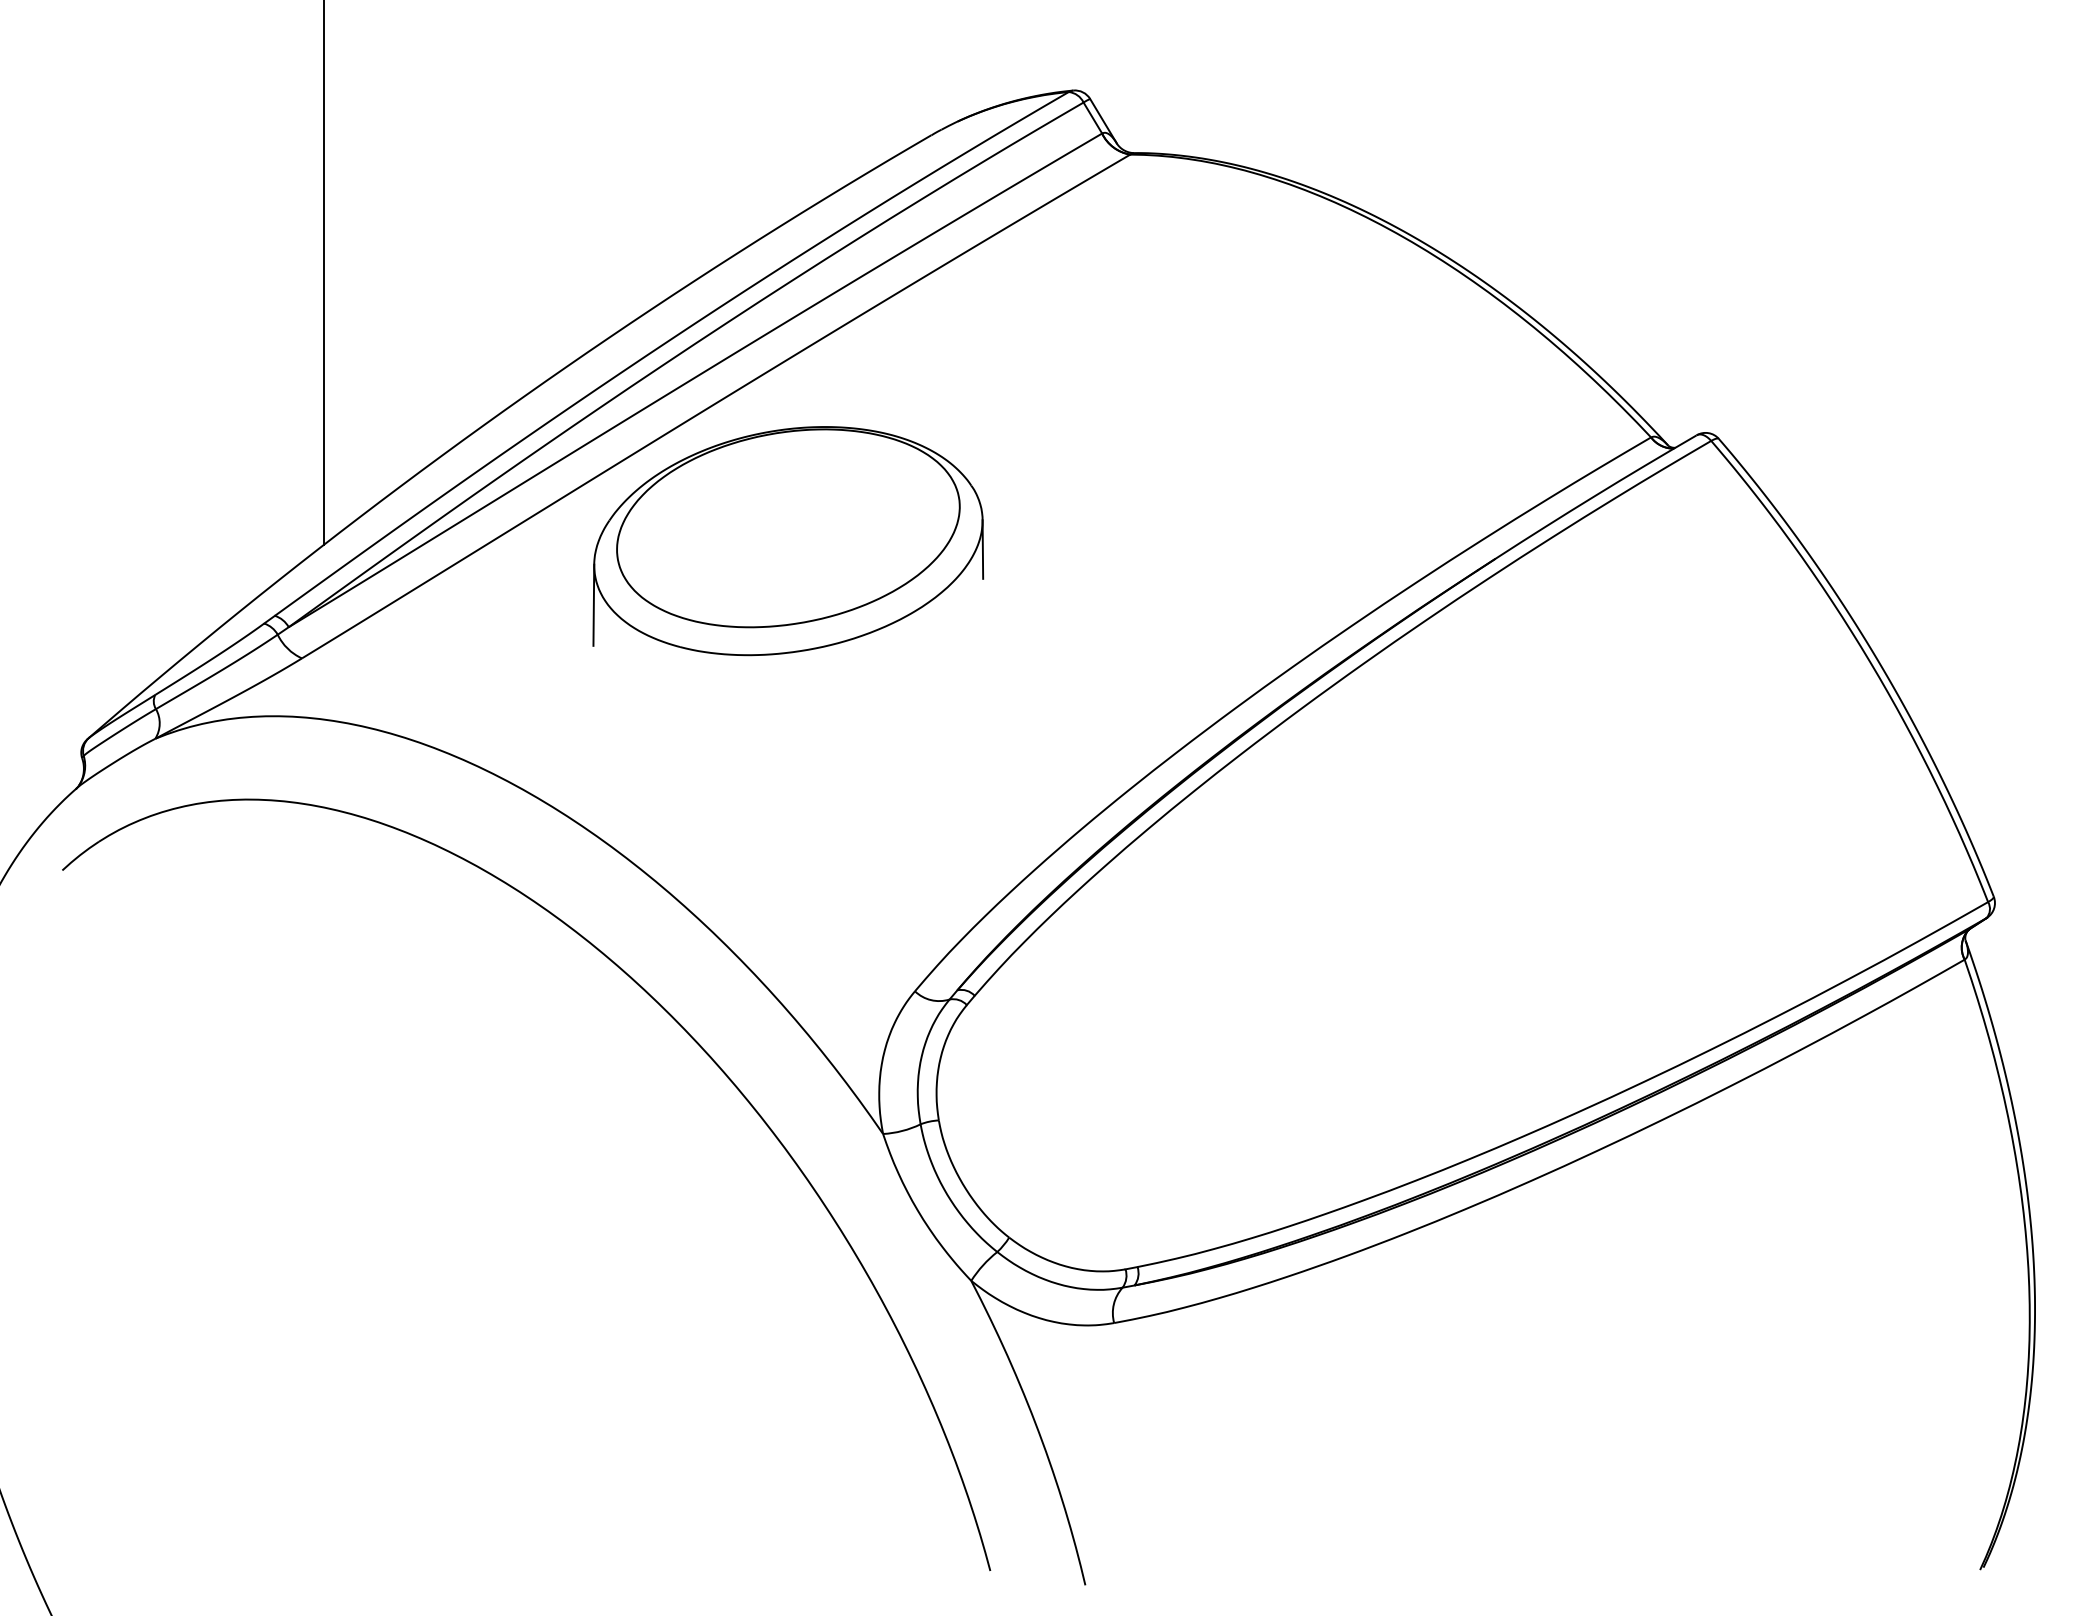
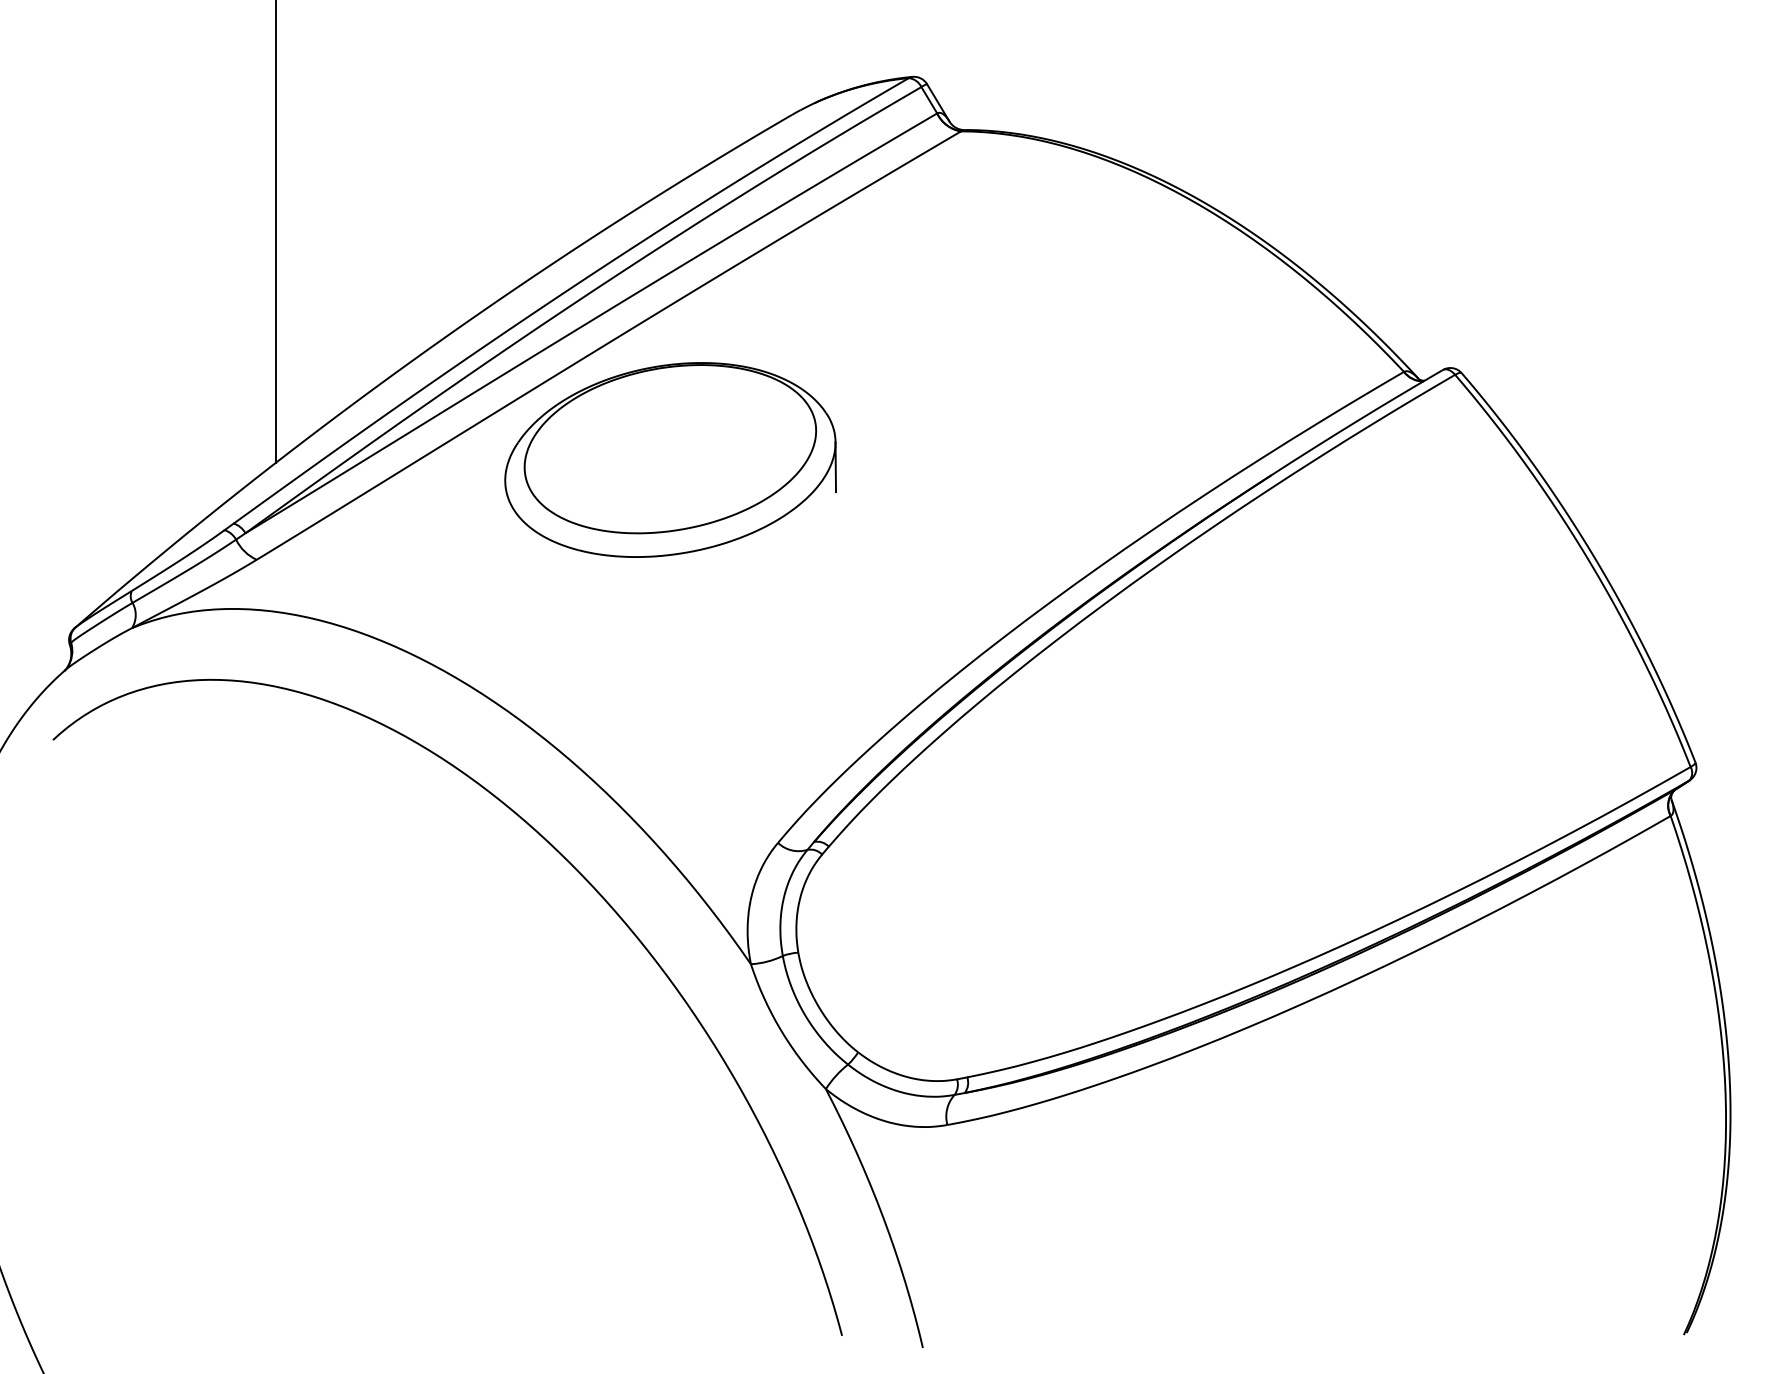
line: (593, 604) -> (504, 513), removed

